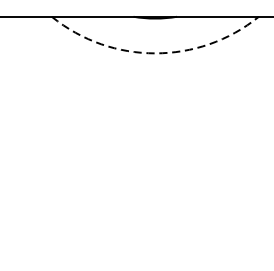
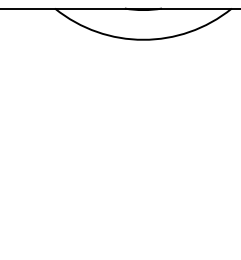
arc: (155, 53) -> (143, 39), dashed -> solid

